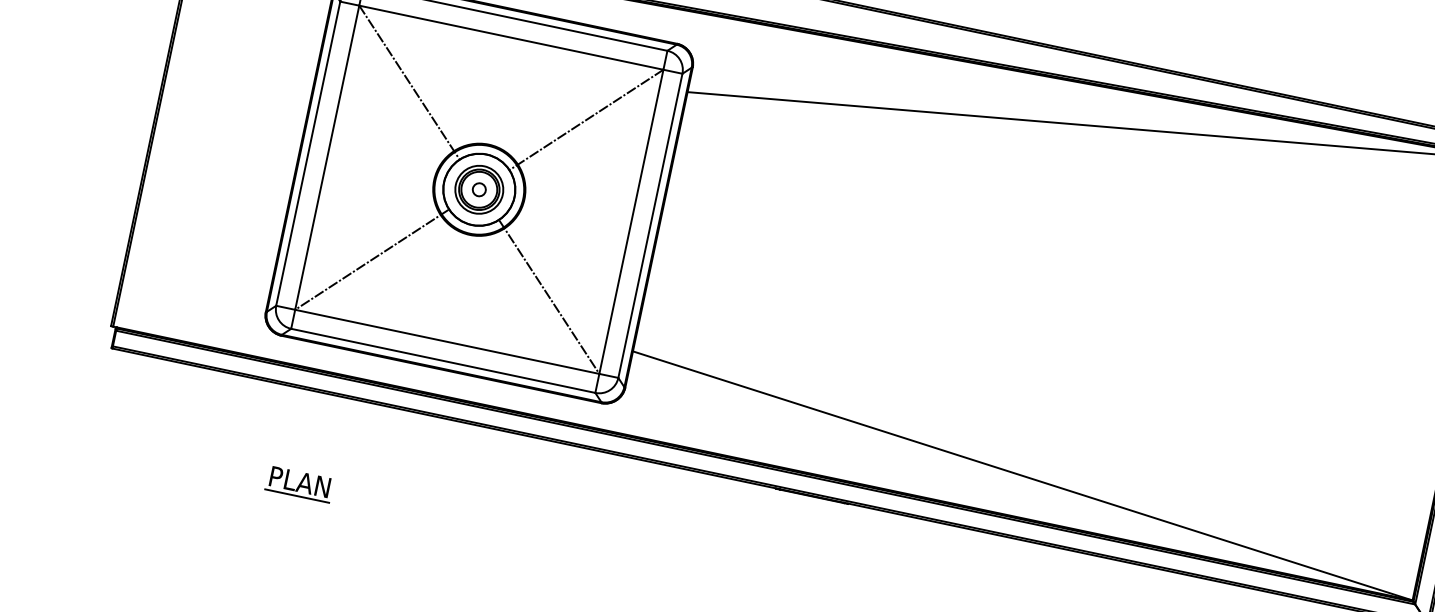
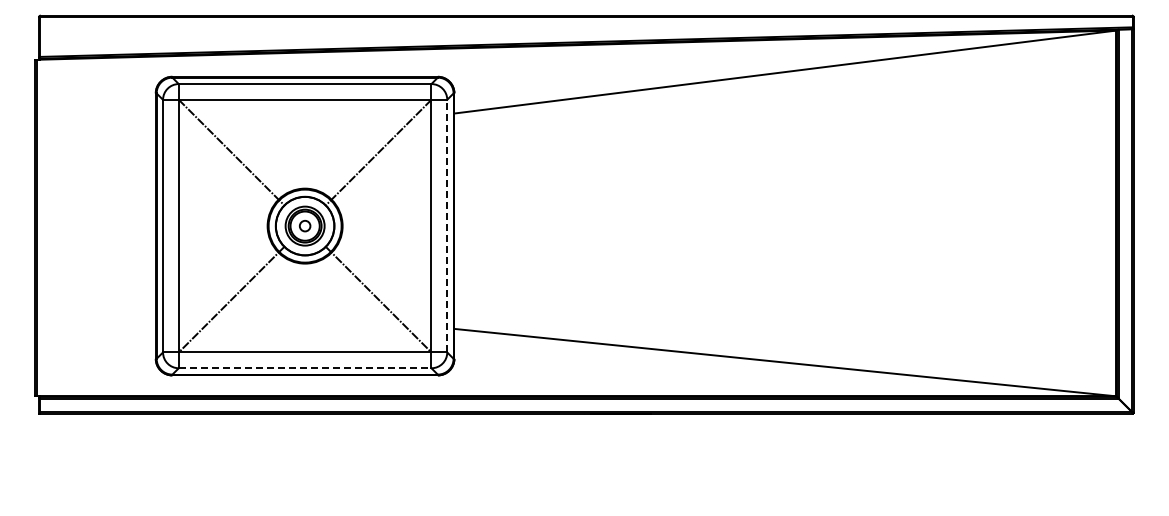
line: (650, 225) -> (447, 225), solid -> dashed
line: (443, 361) -> (305, 368), solid -> dashed
part: (299, 484) -> (211, 490), removed

